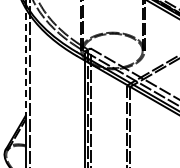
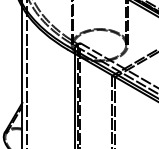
line: (25, 62) -> (22, 55), dashed -> solid

